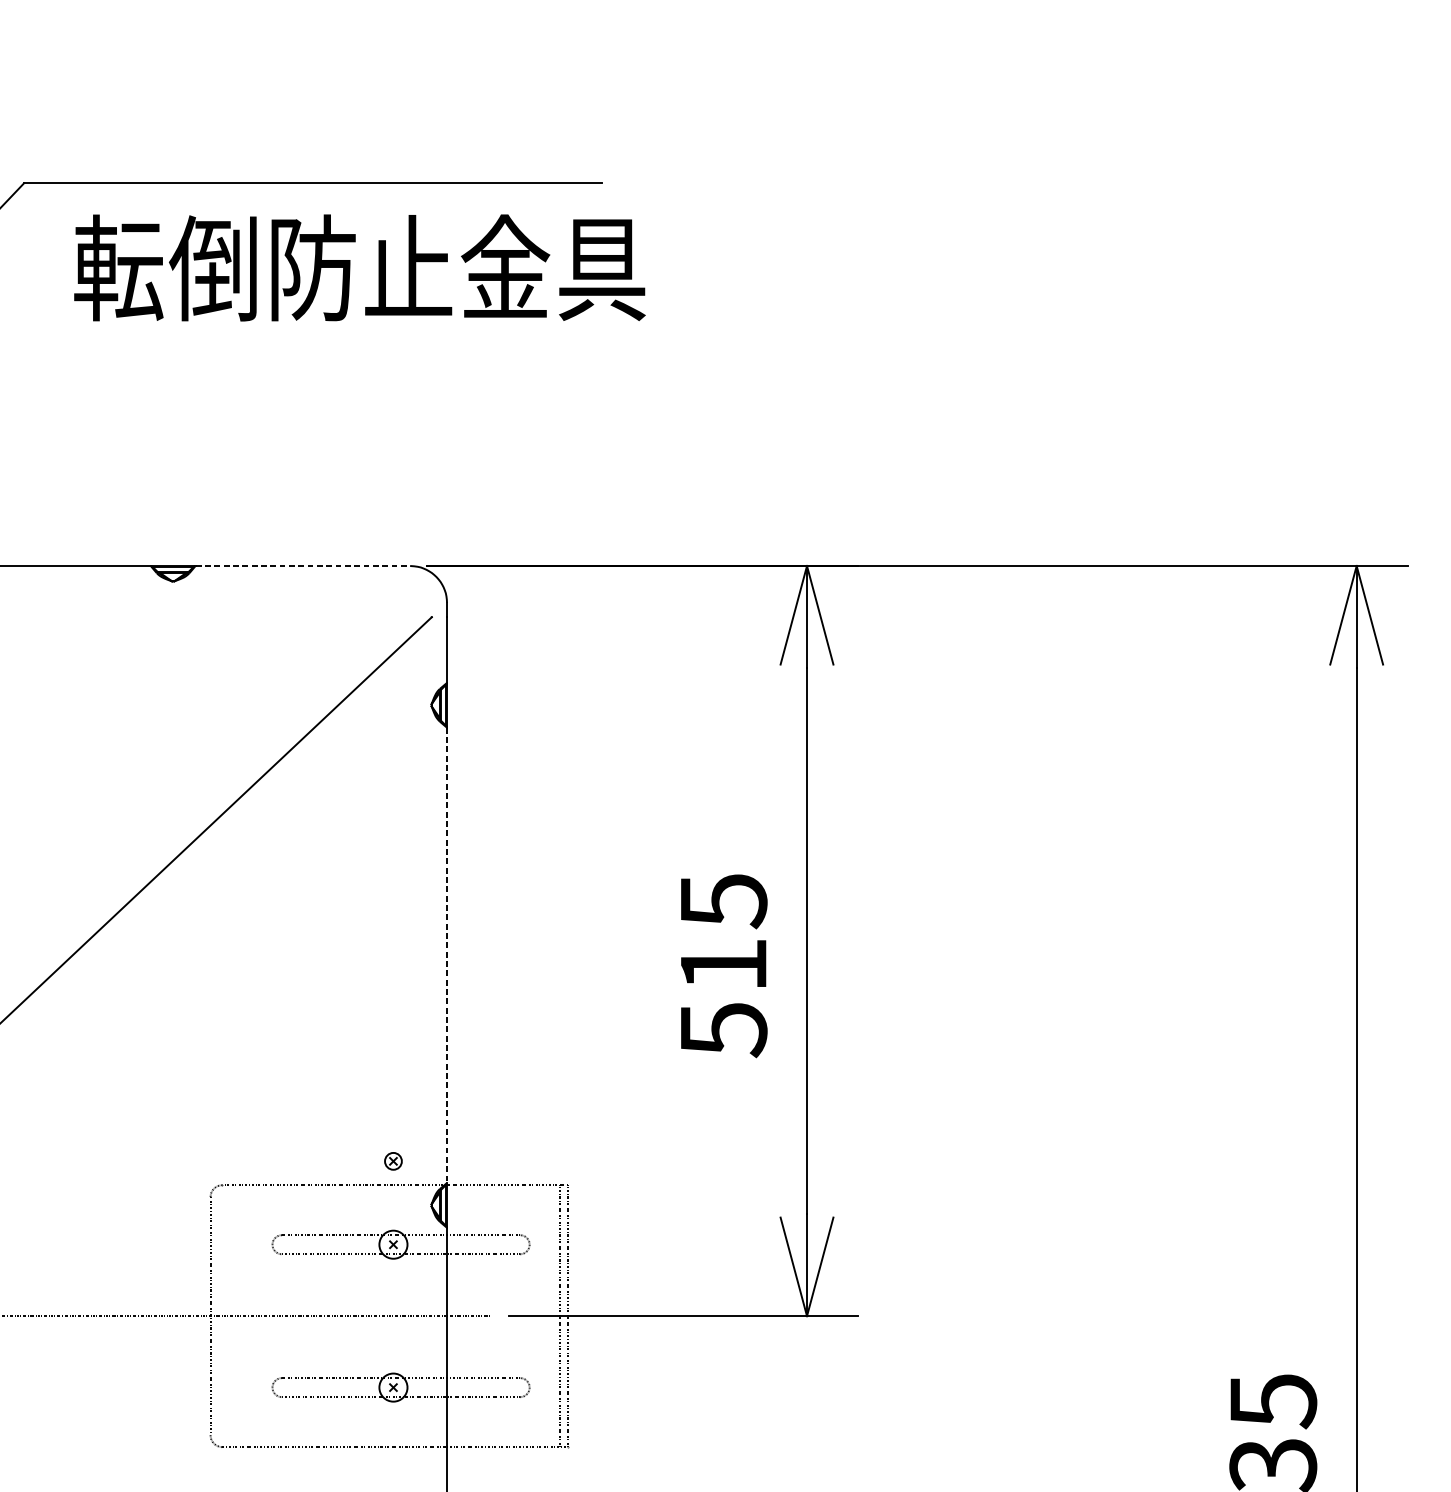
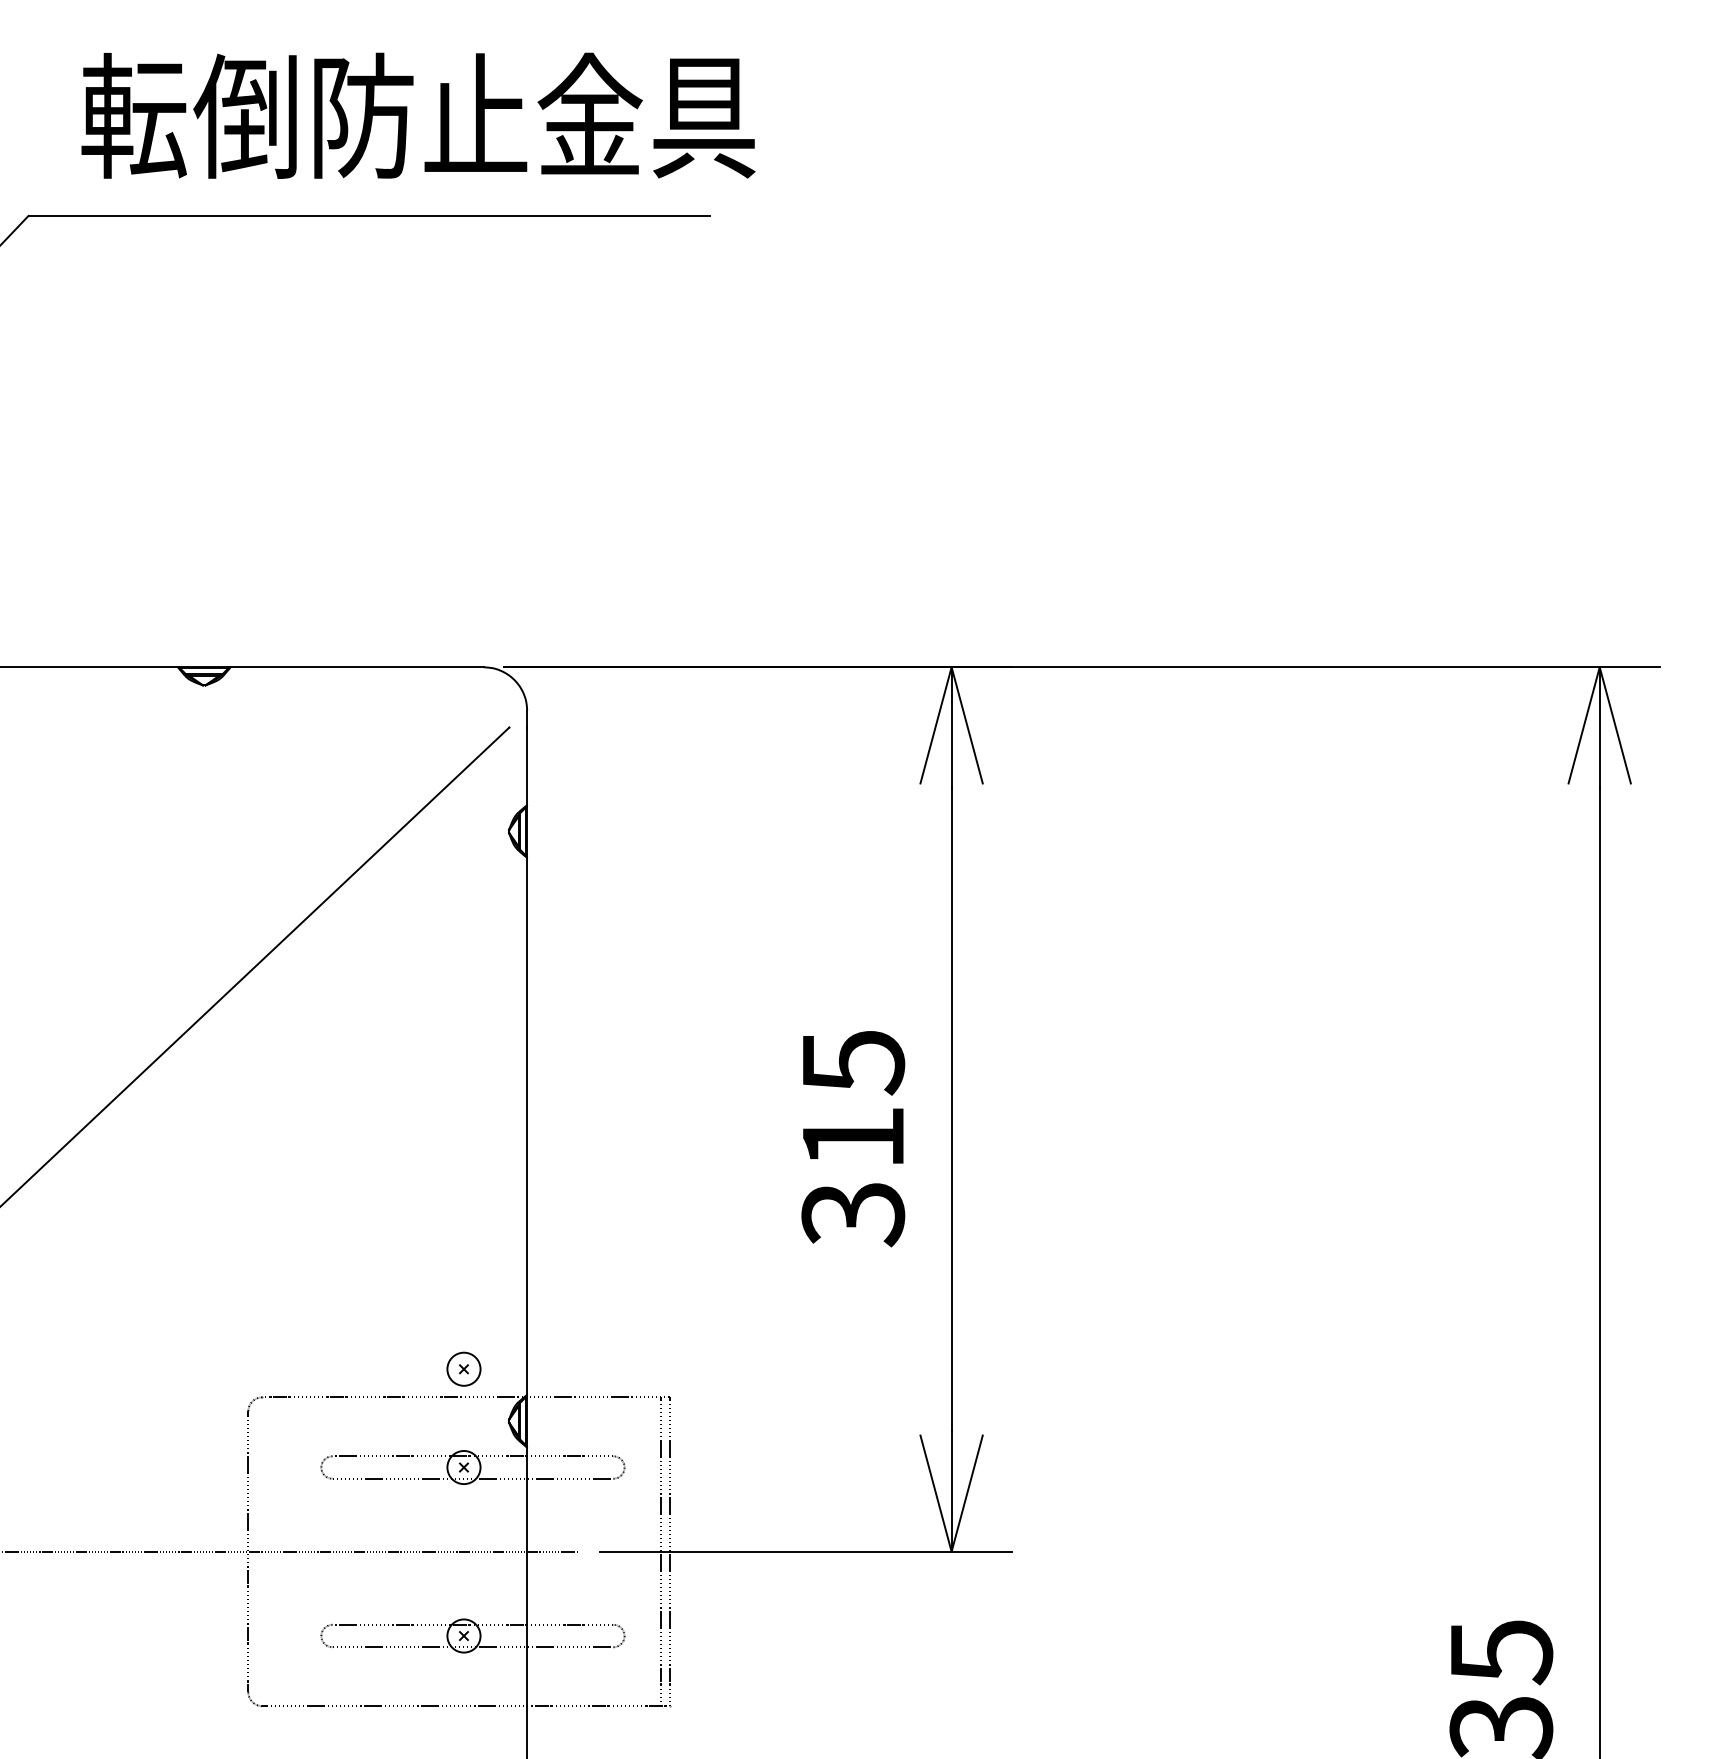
text: (359, 267) -> (418, 115), moved
line: (303, 566) -> (357, 667), dashed -> solid
line: (447, 955) -> (527, 1126), dashed -> solid
text: (722, 1030) -> (852, 1215), 515 -> 315
circle: (393, 1160) -> (463, 1368), size x1.67

